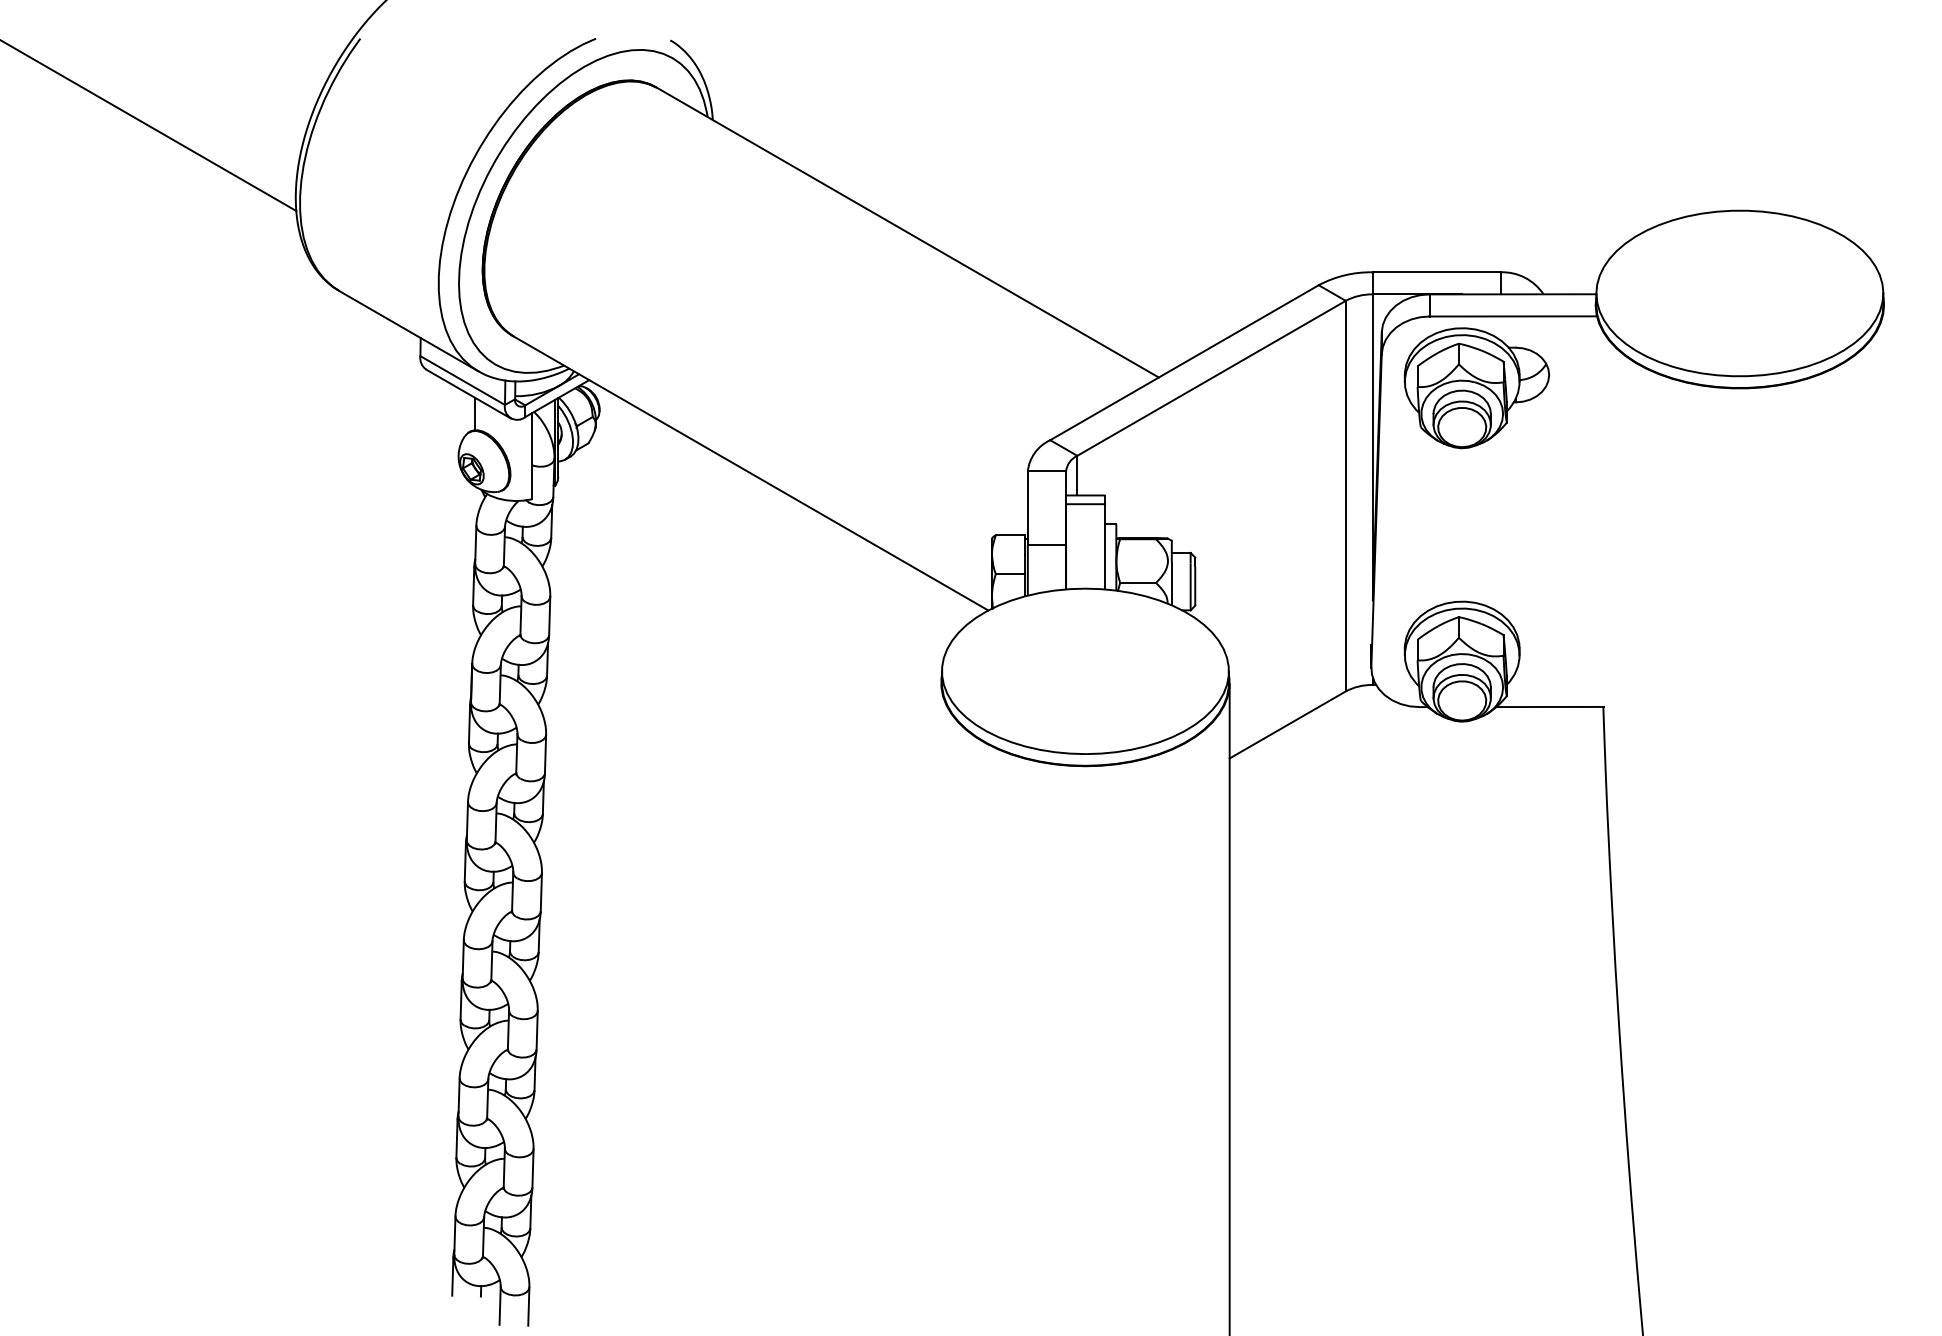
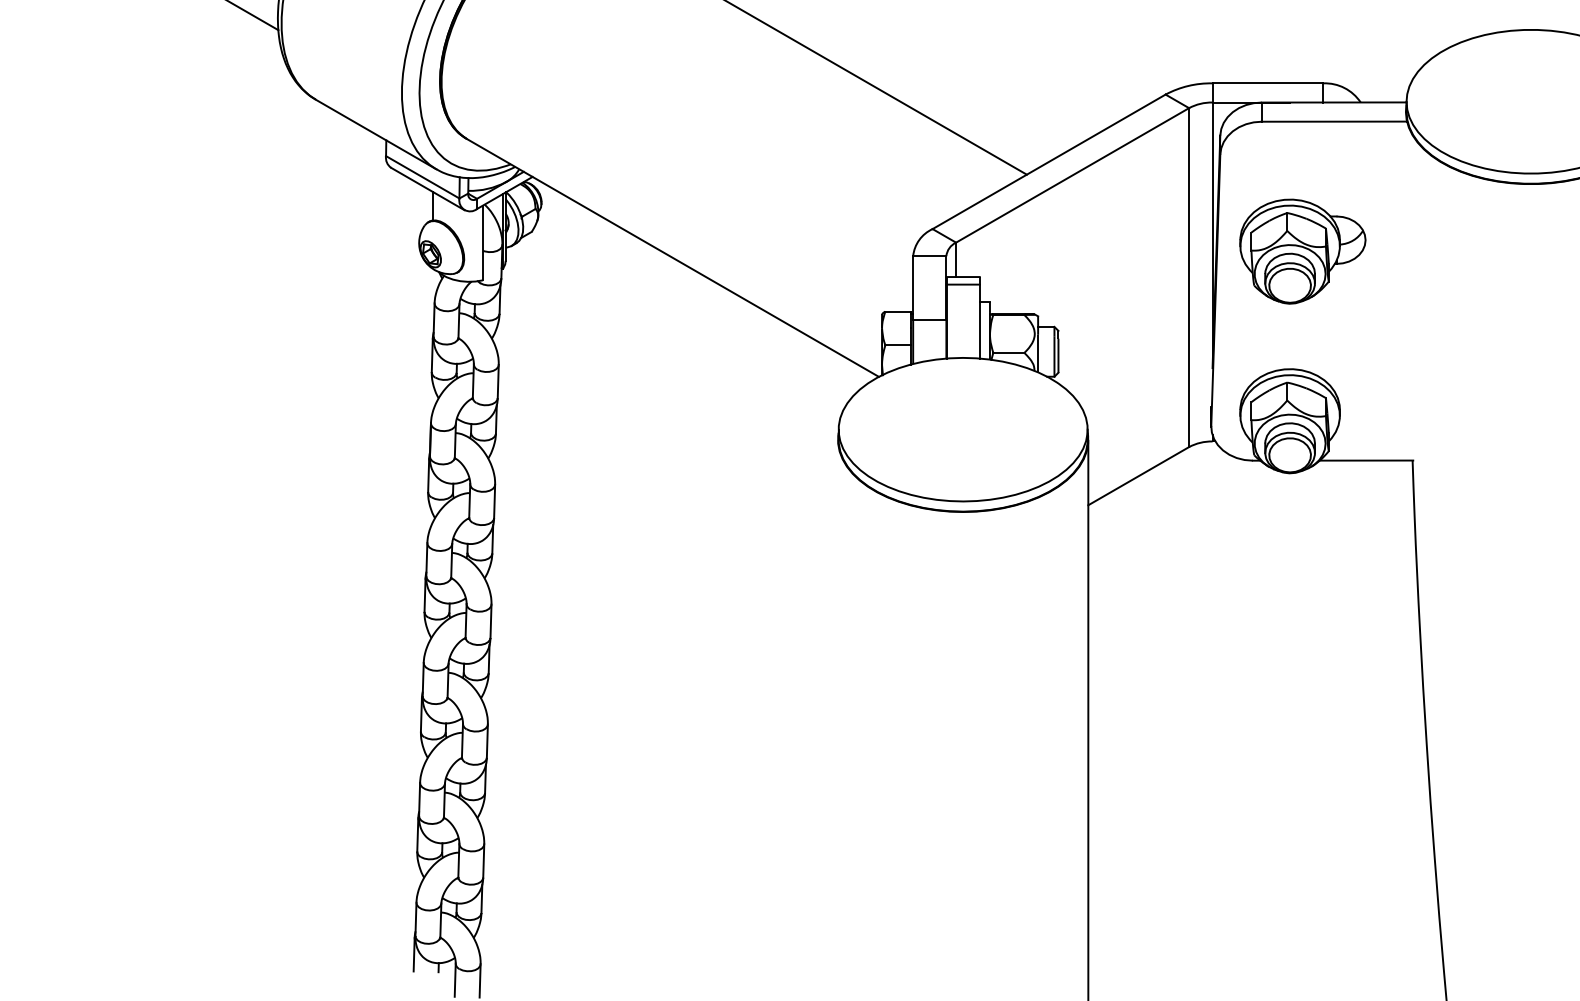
part: (1476, 388) -> (1302, 251), moved

